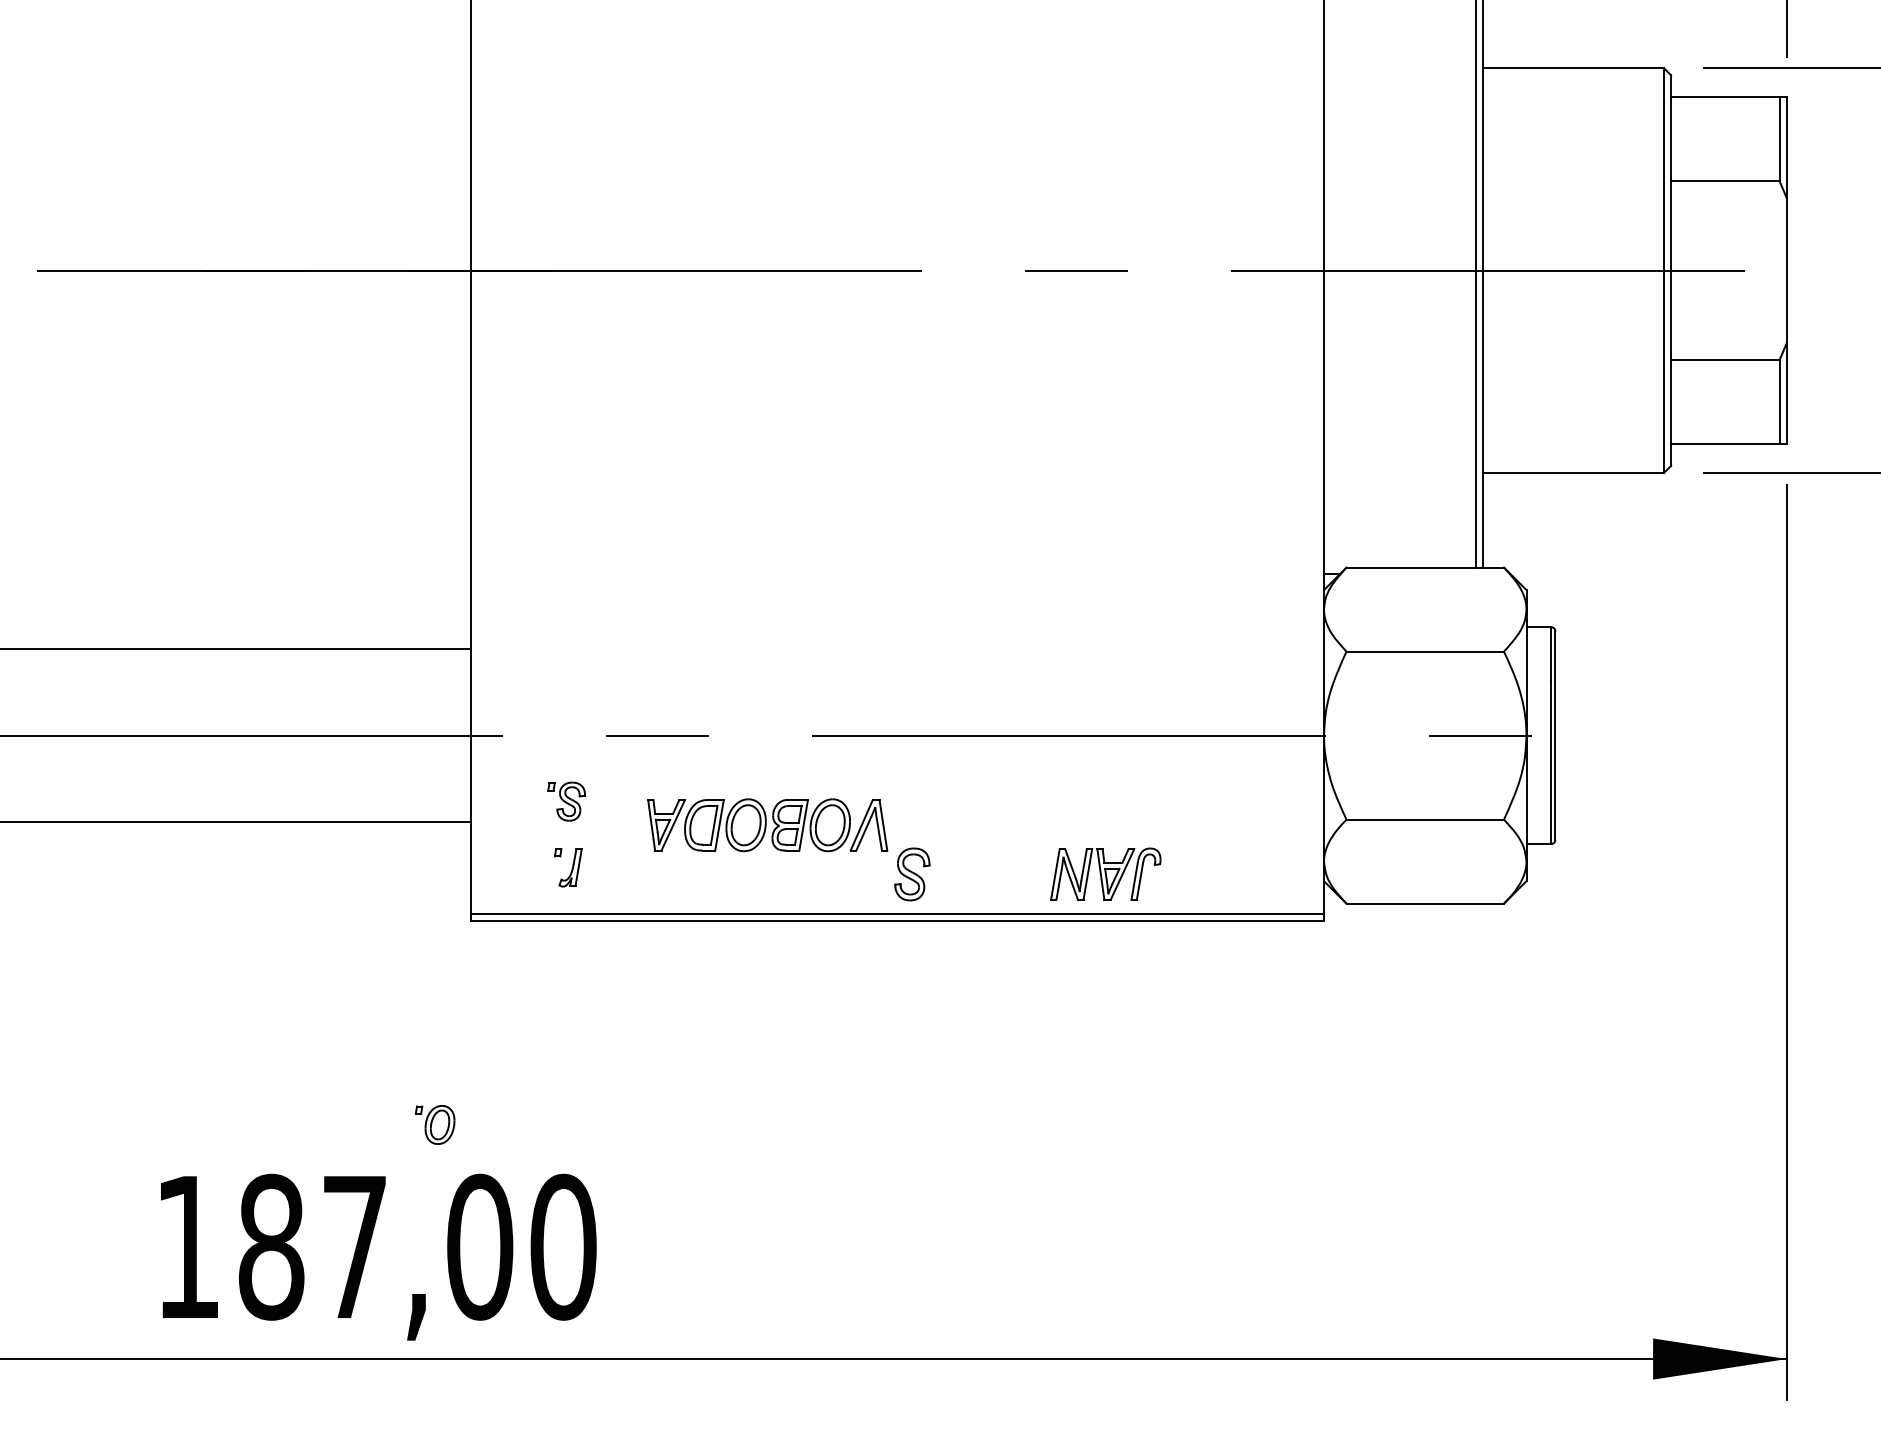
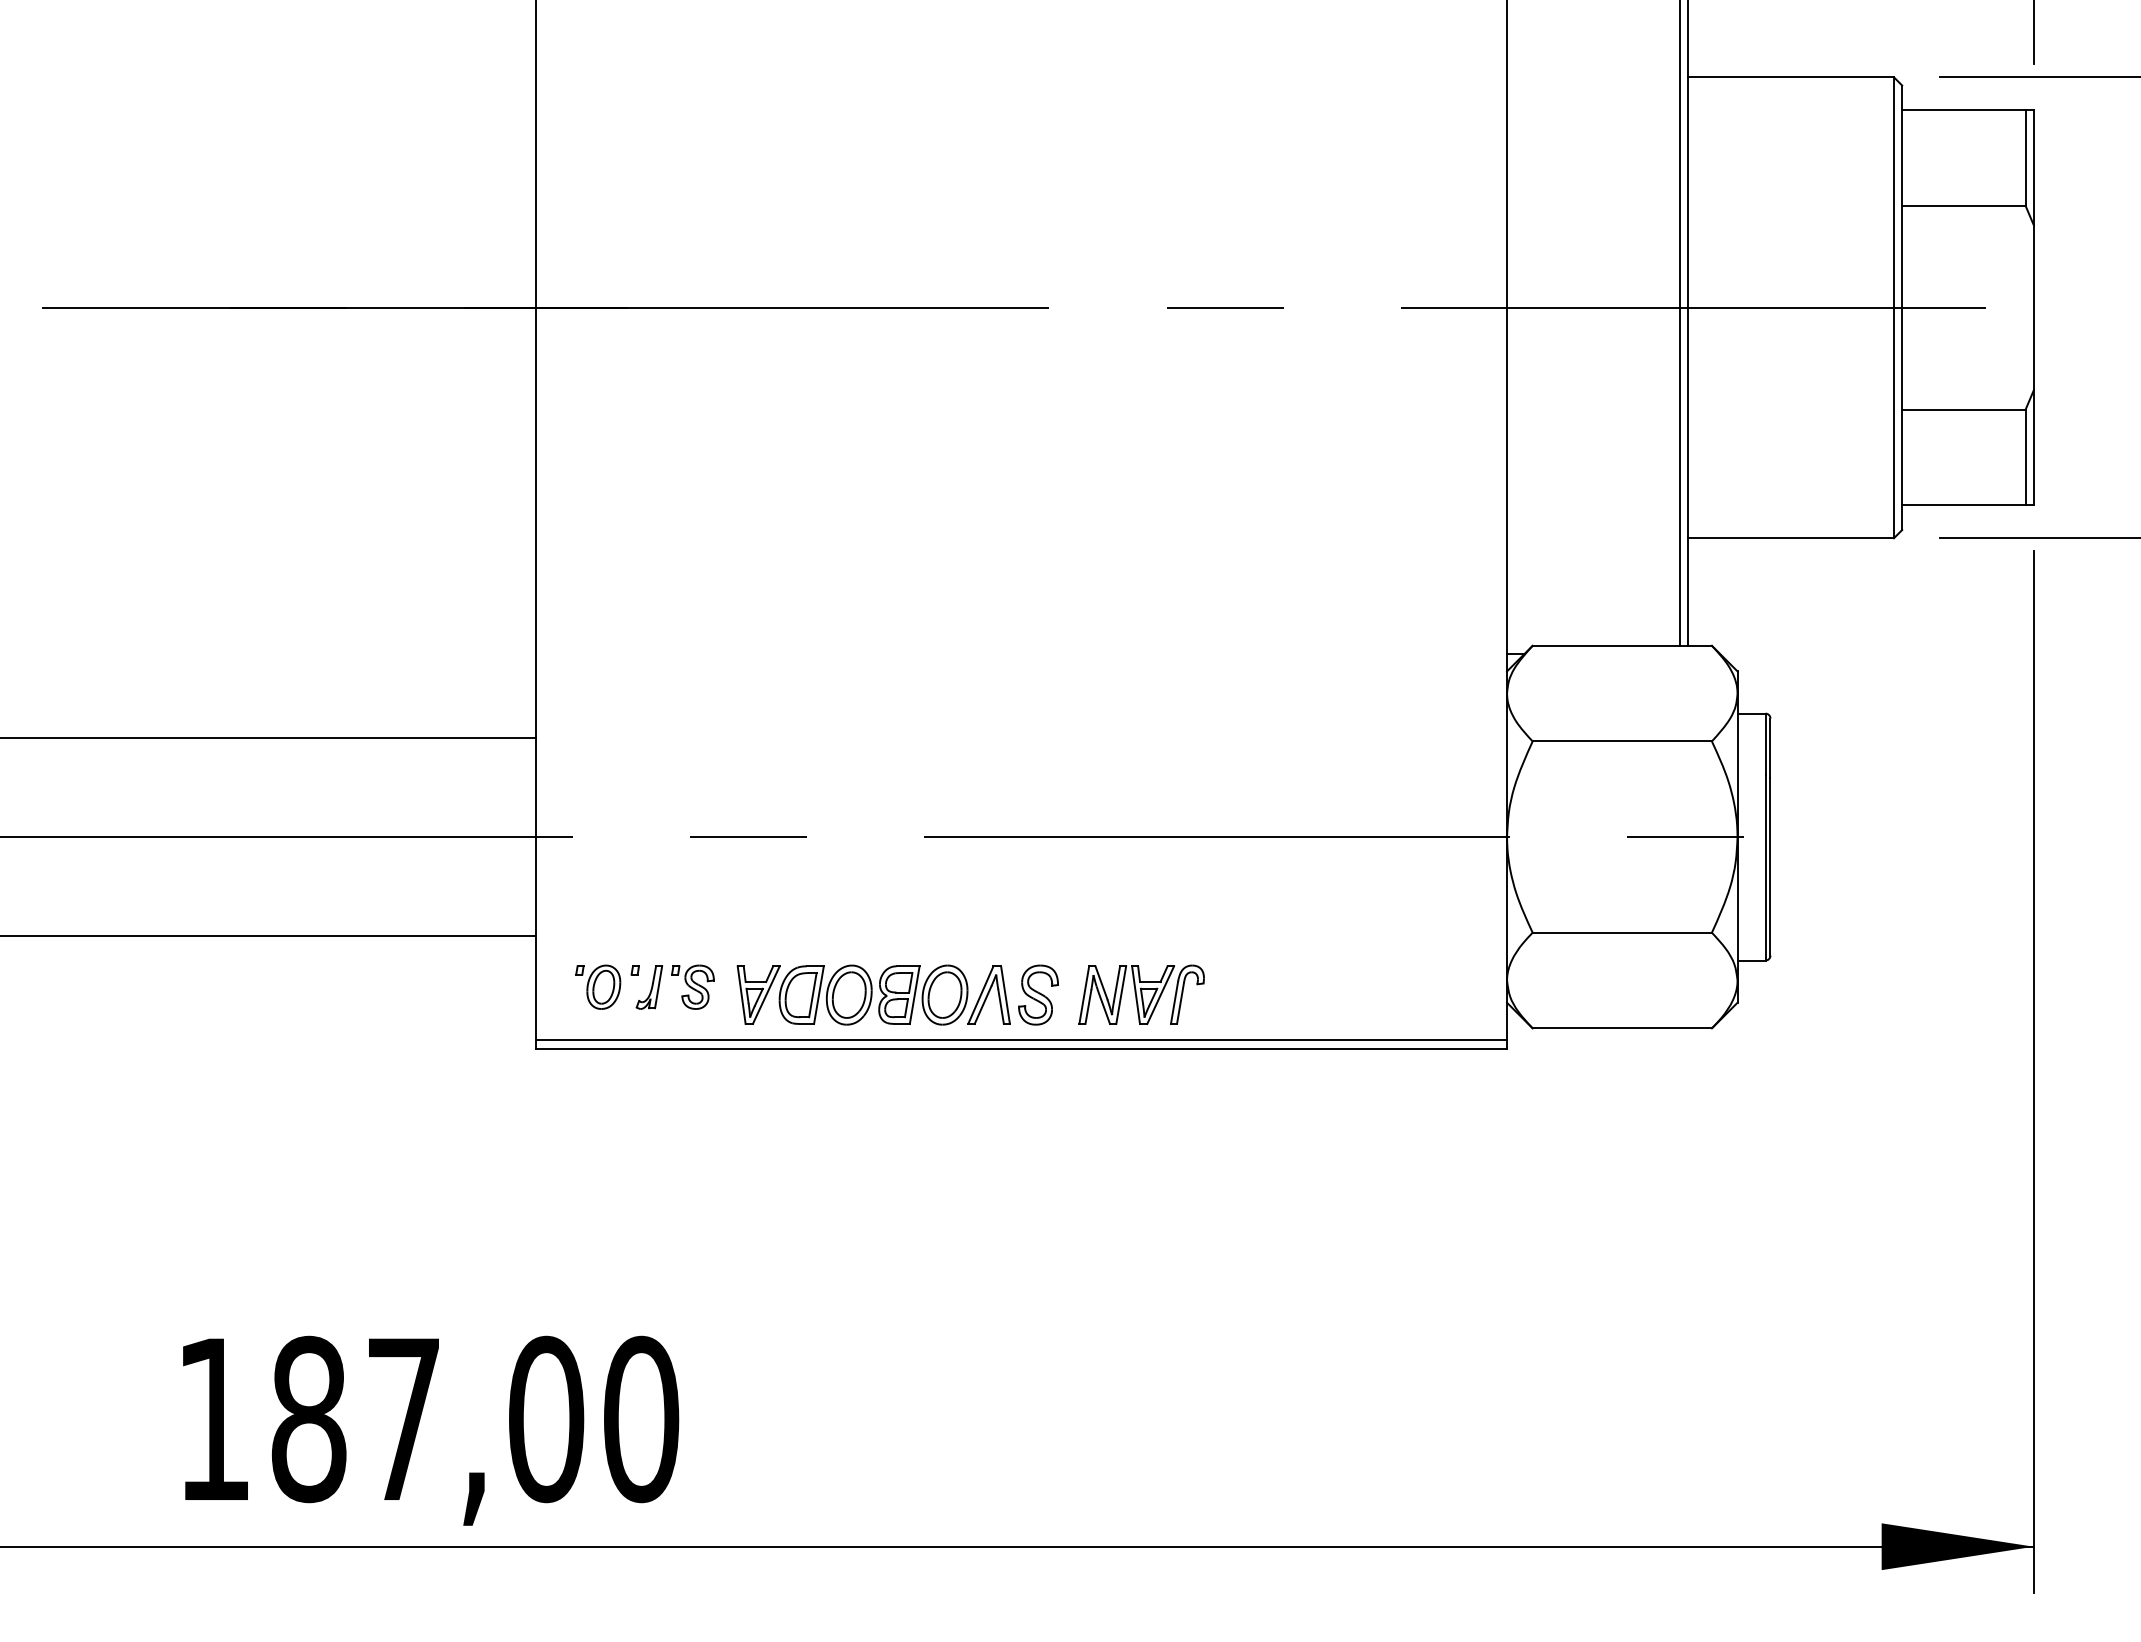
part: (566, 801) -> (692, 986), moved
part: (767, 824) -> (873, 994), moved
part: (1105, 873) -> (1141, 994), moved
part: (435, 1124) -> (598, 986), moved

